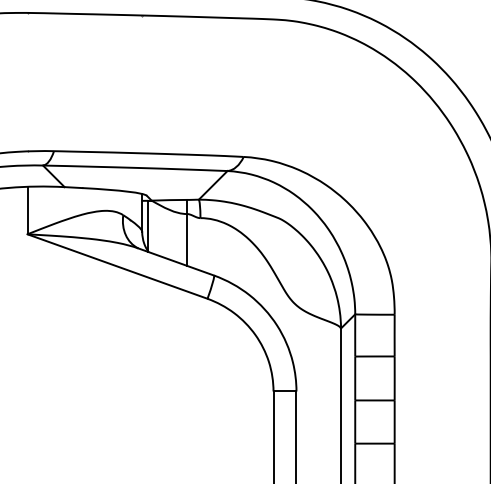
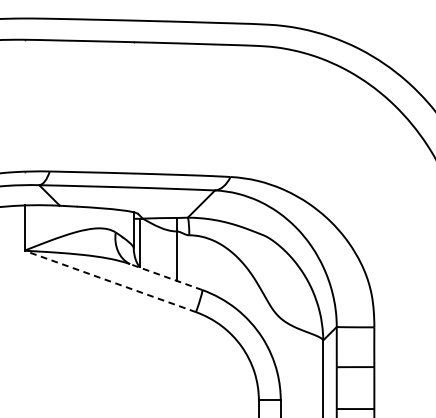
line: (175, 261) -> (165, 276), solid -> dashed
line: (117, 266) -> (110, 281), solid -> dashed

